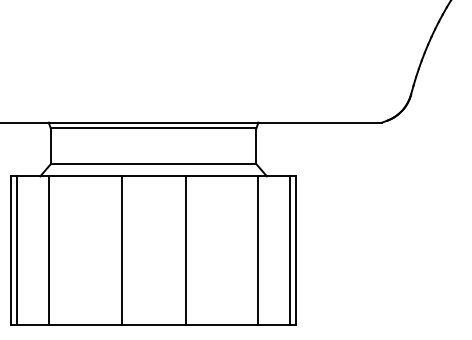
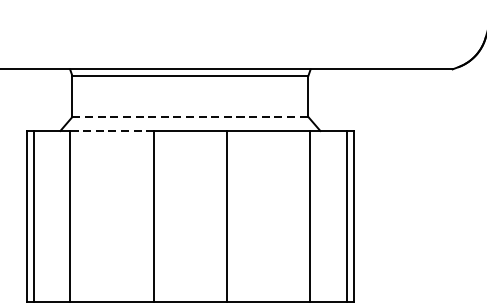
line: (153, 164) -> (190, 117), solid -> dashed
line: (85, 176) -> (112, 131), solid -> dashed

